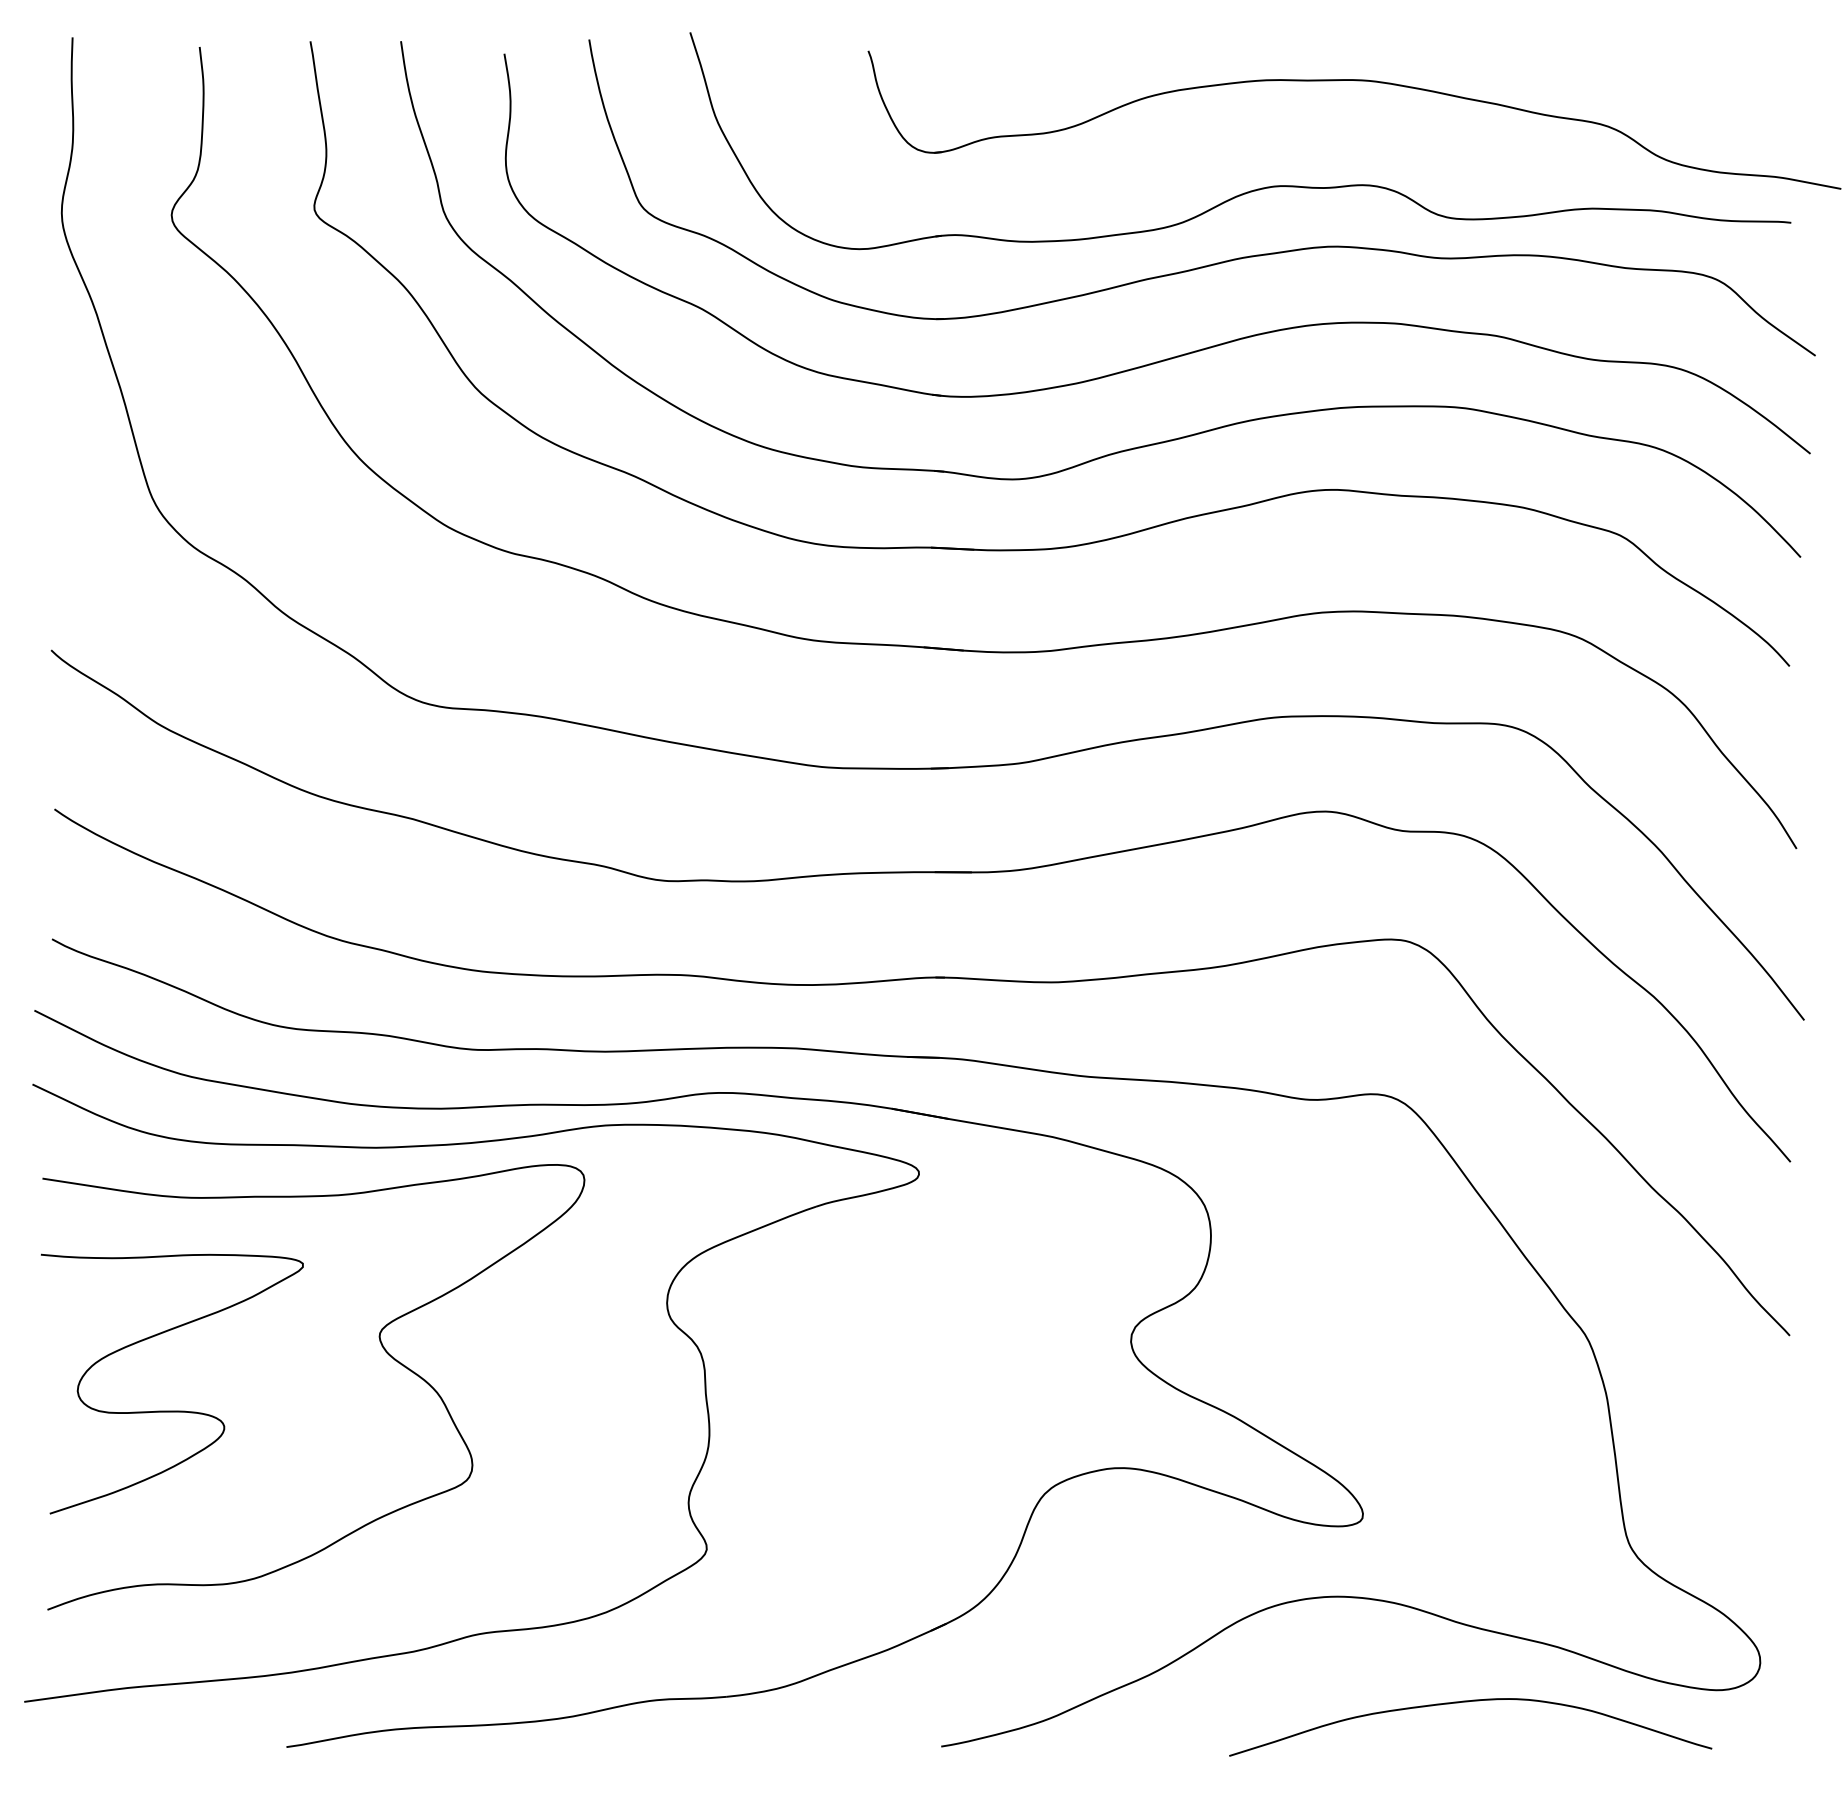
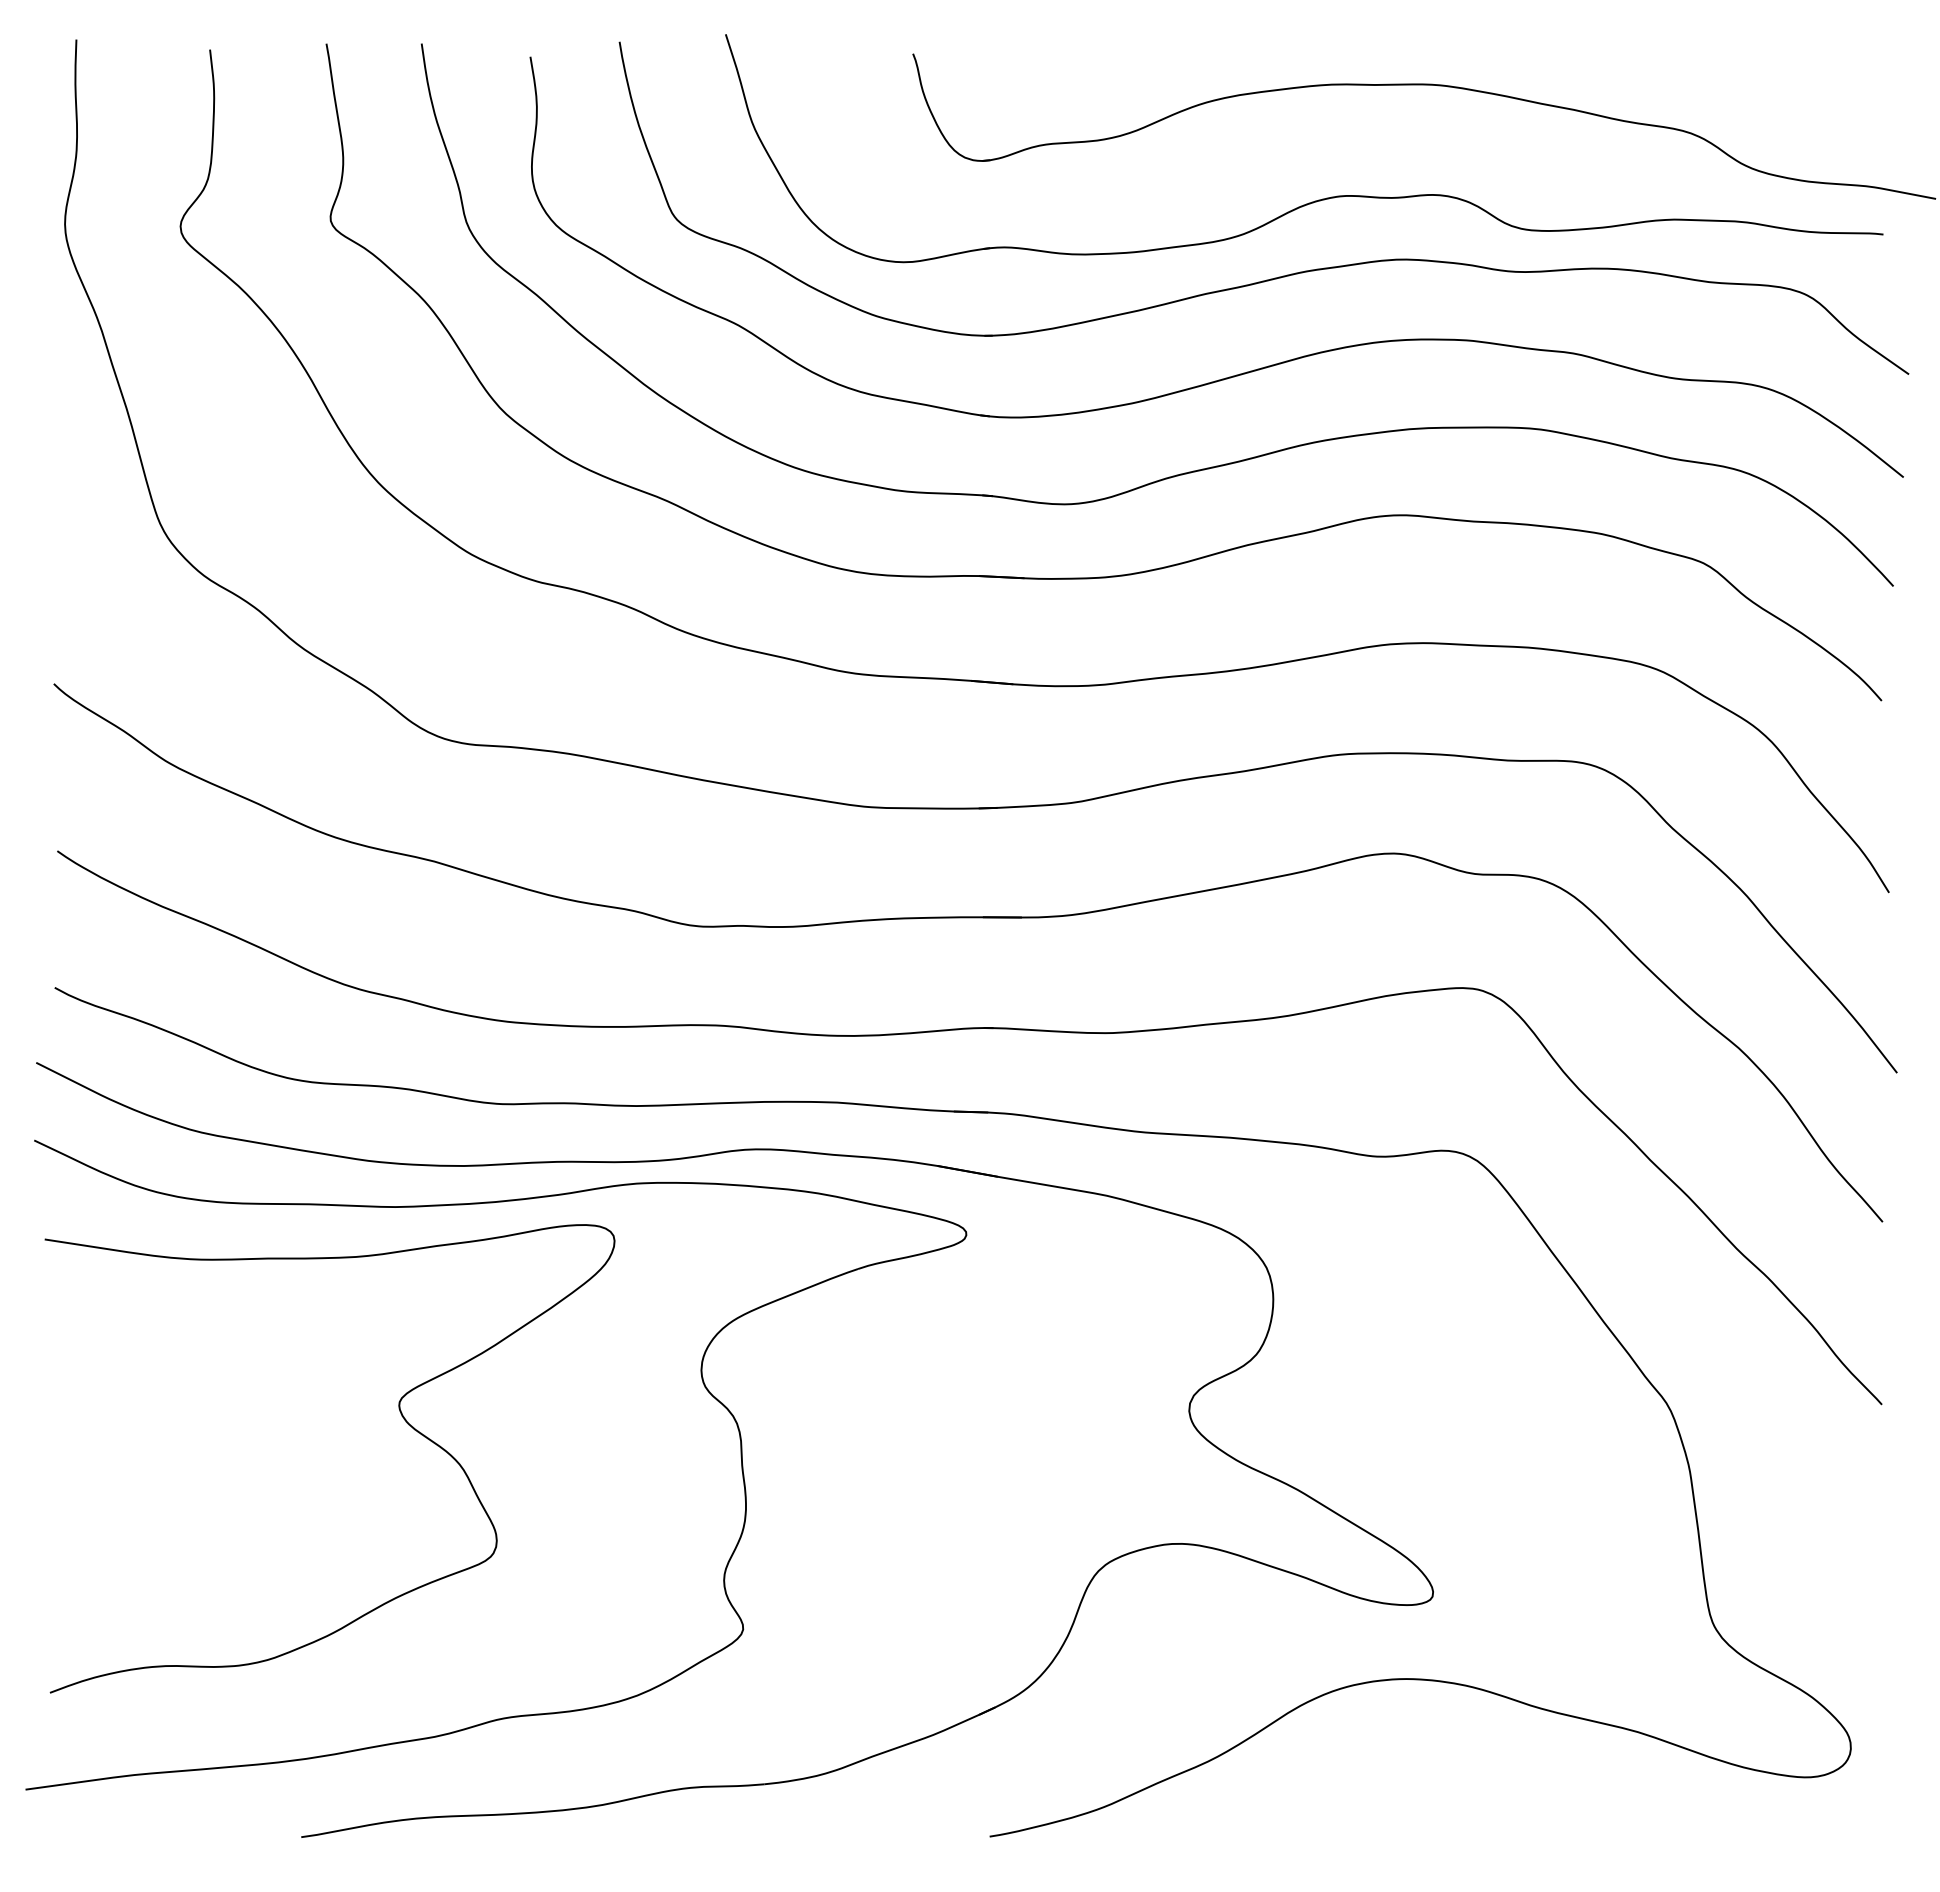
curve: (172, 1410) -> (181, 1483), removed
curve: (1465, 1702) -> (1540, 1790), removed

